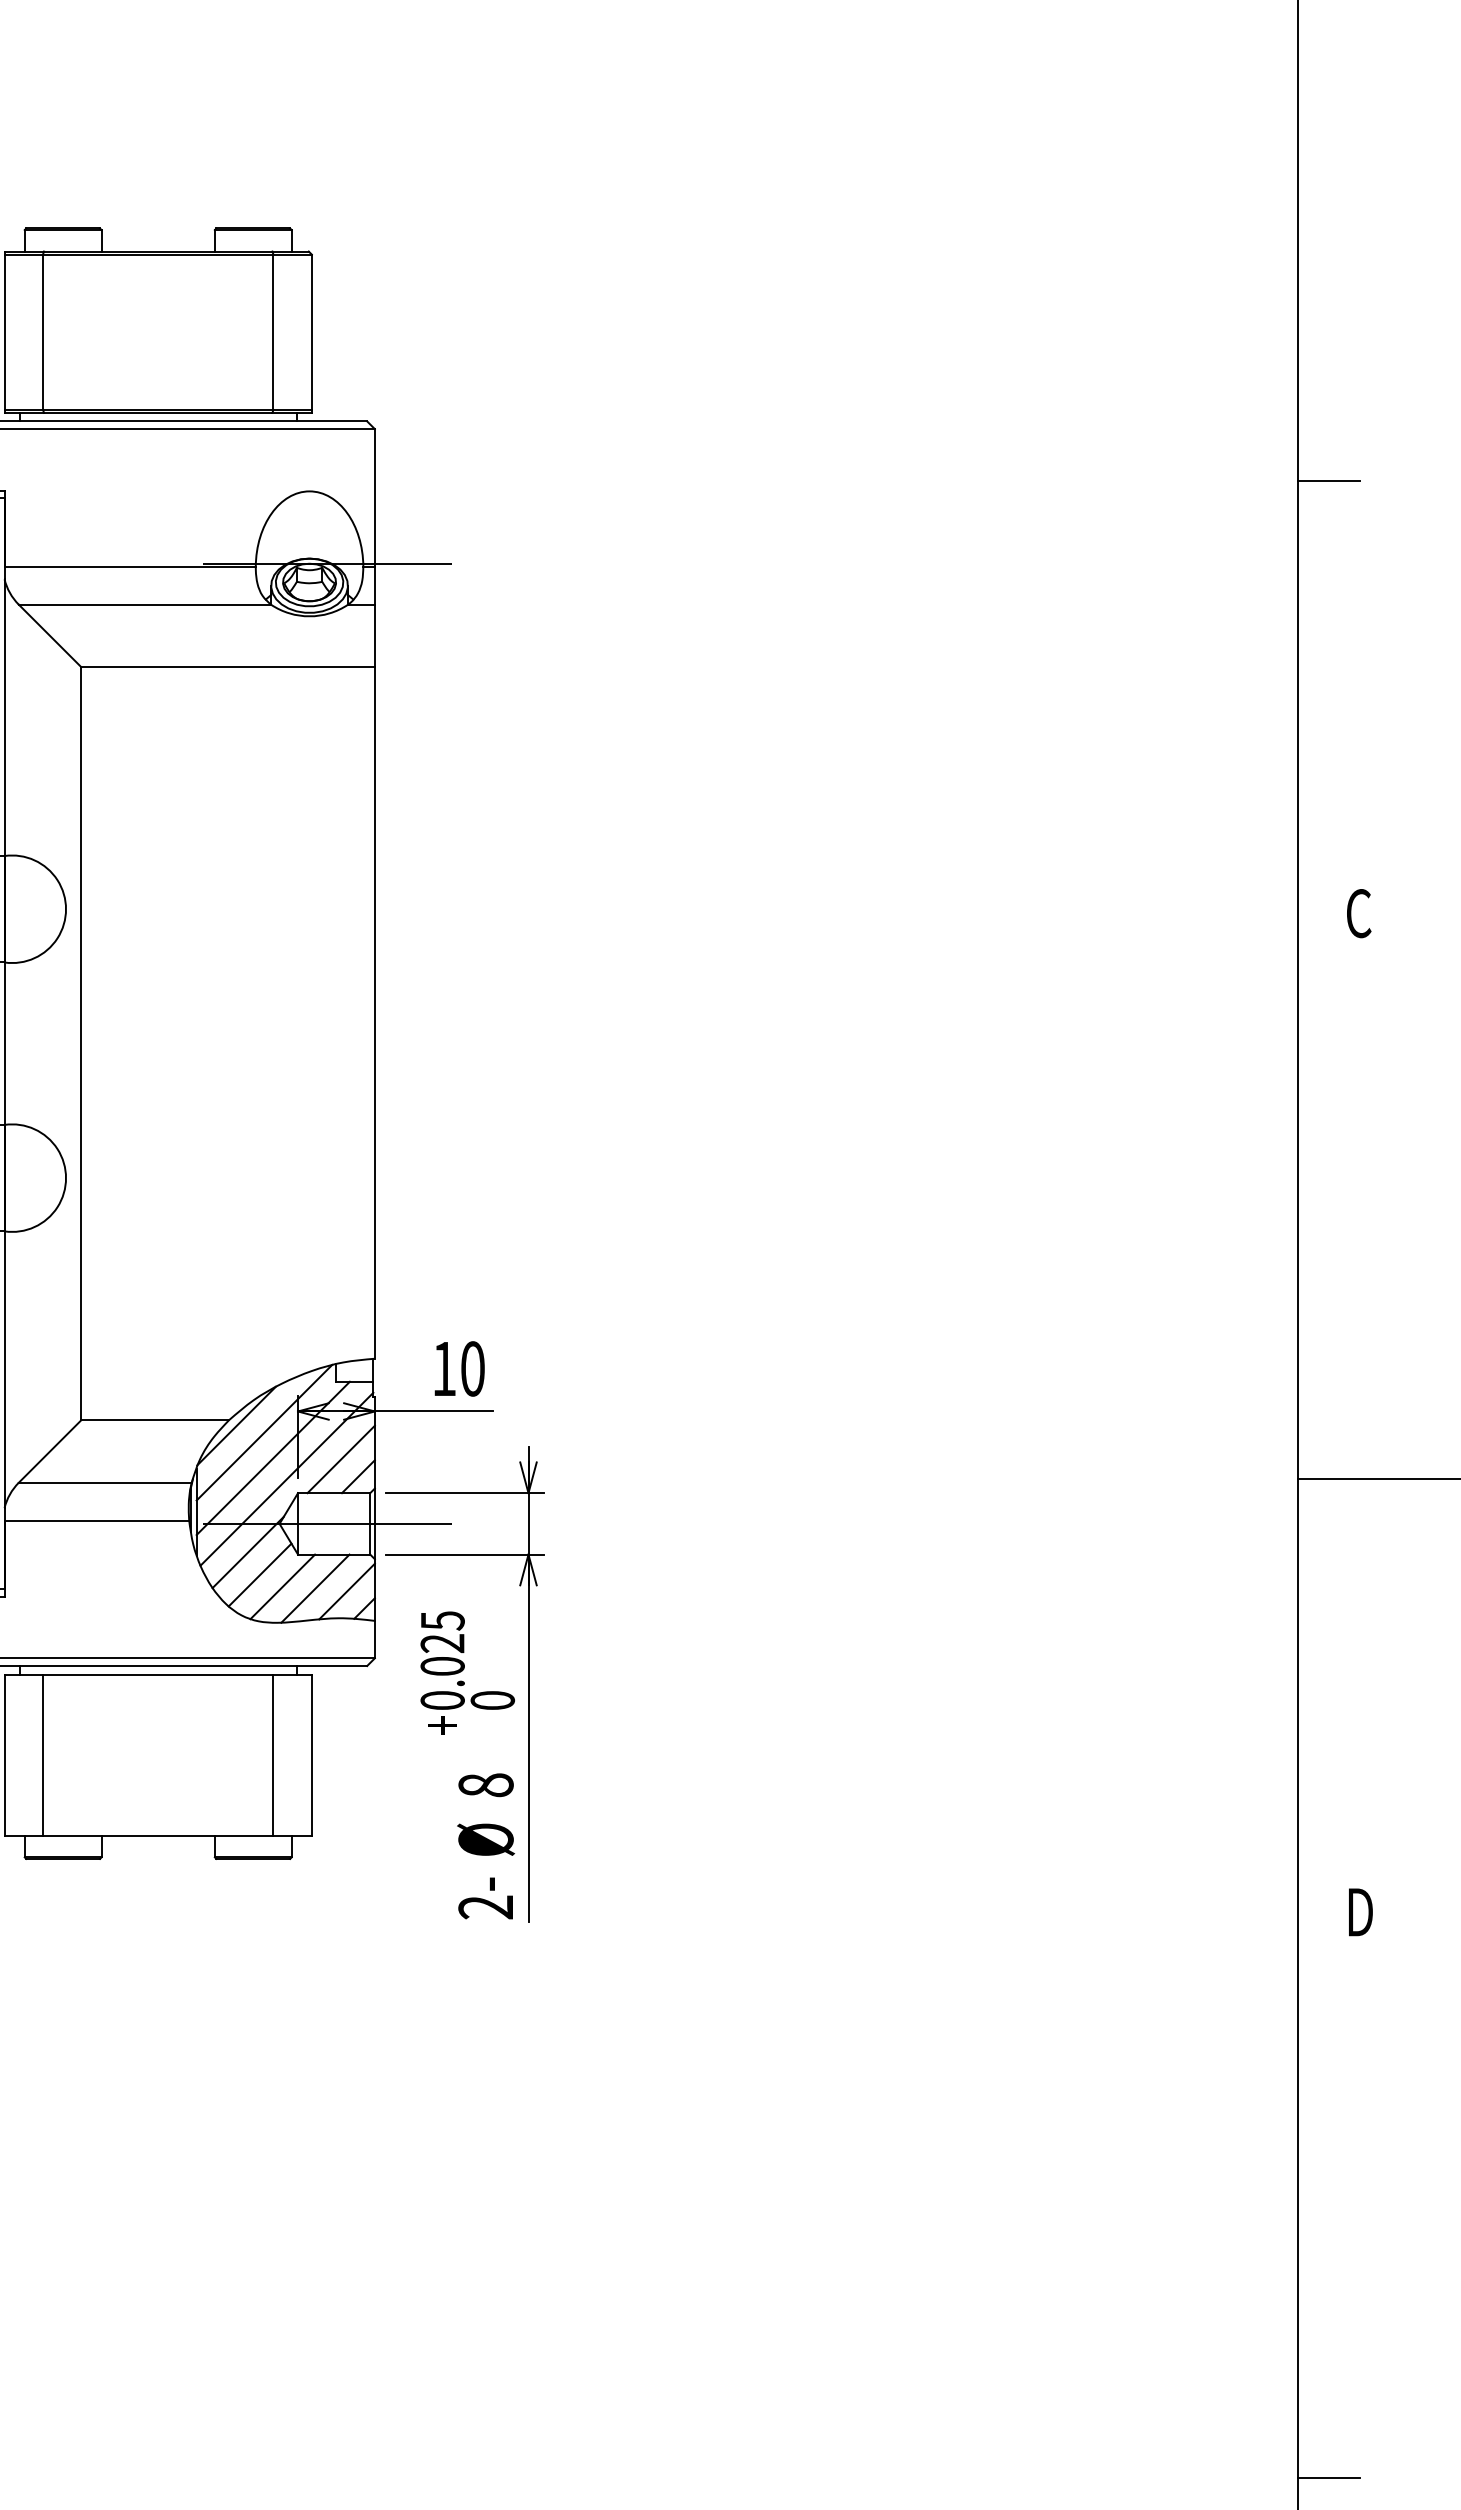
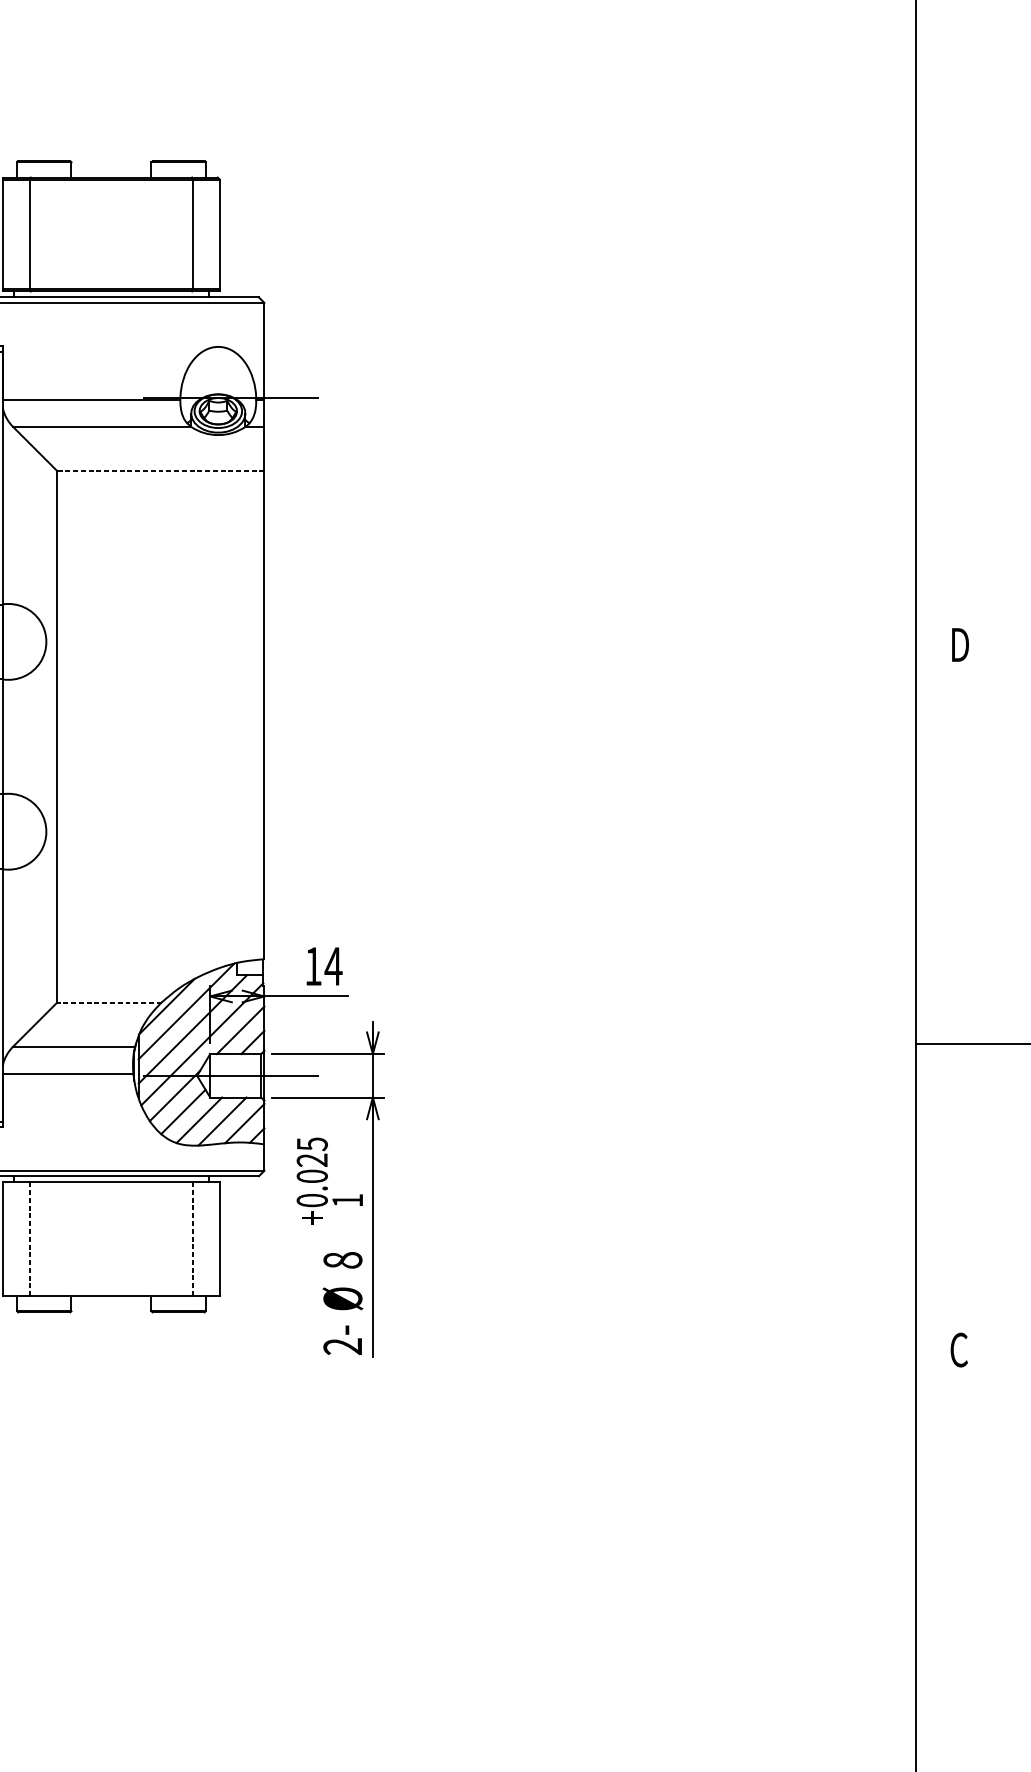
line: (1328, 480) -> (937, 339), removed
line: (228, 667) -> (161, 471), solid -> dashed
text: (1359, 913) -> (959, 644), C -> D
text: (472, 1368) -> (333, 966), 10 -> 14
line: (155, 1420) -> (109, 1002), solid -> dashed
text: (492, 1700) -> (347, 1200), 0 -> 1
line: (43, 1755) -> (30, 1239), solid -> dashed
line: (273, 1755) -> (192, 1239), solid -> dashed
text: (1359, 1911) -> (959, 1349), D -> C
line: (1328, 2478) -> (937, 1749), removed

